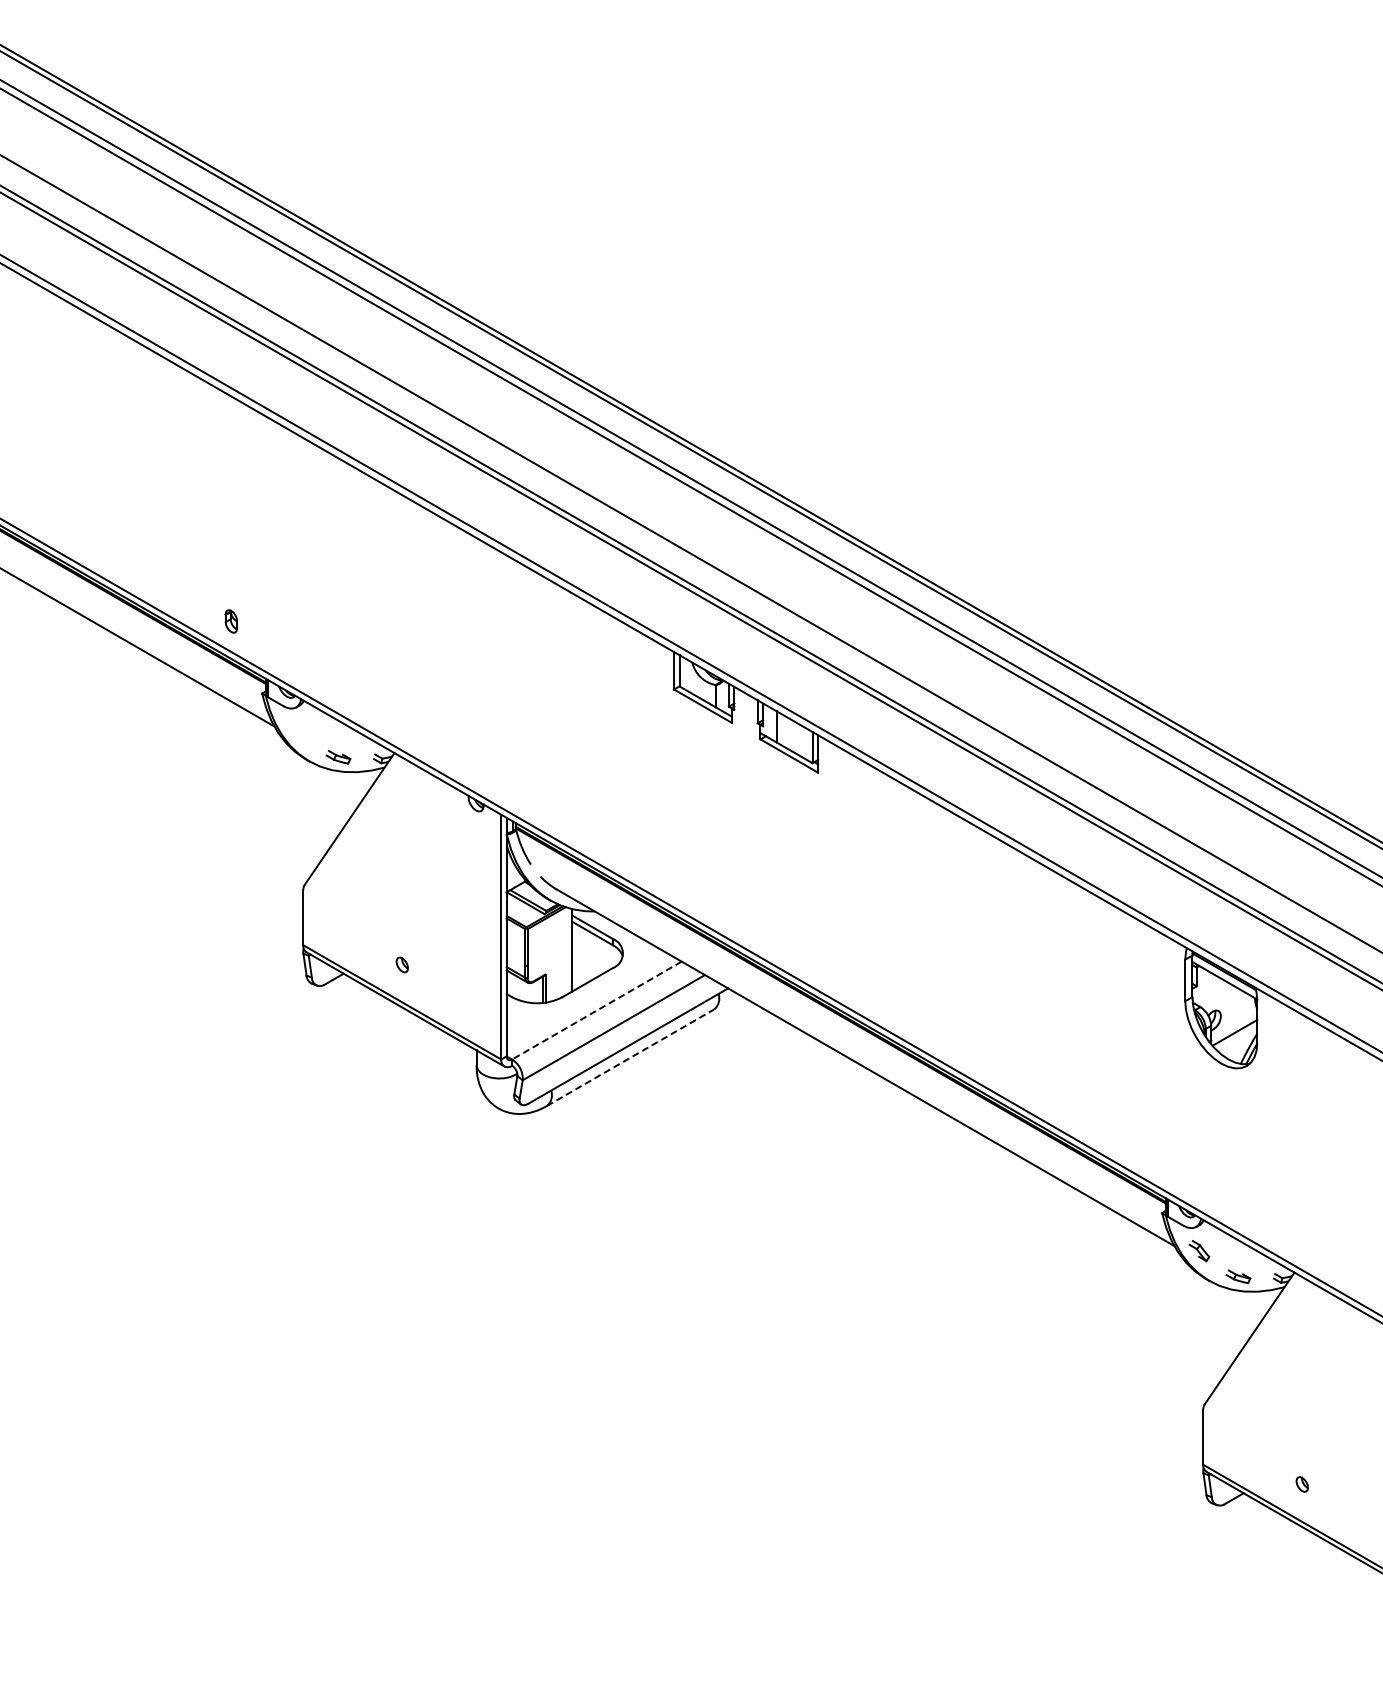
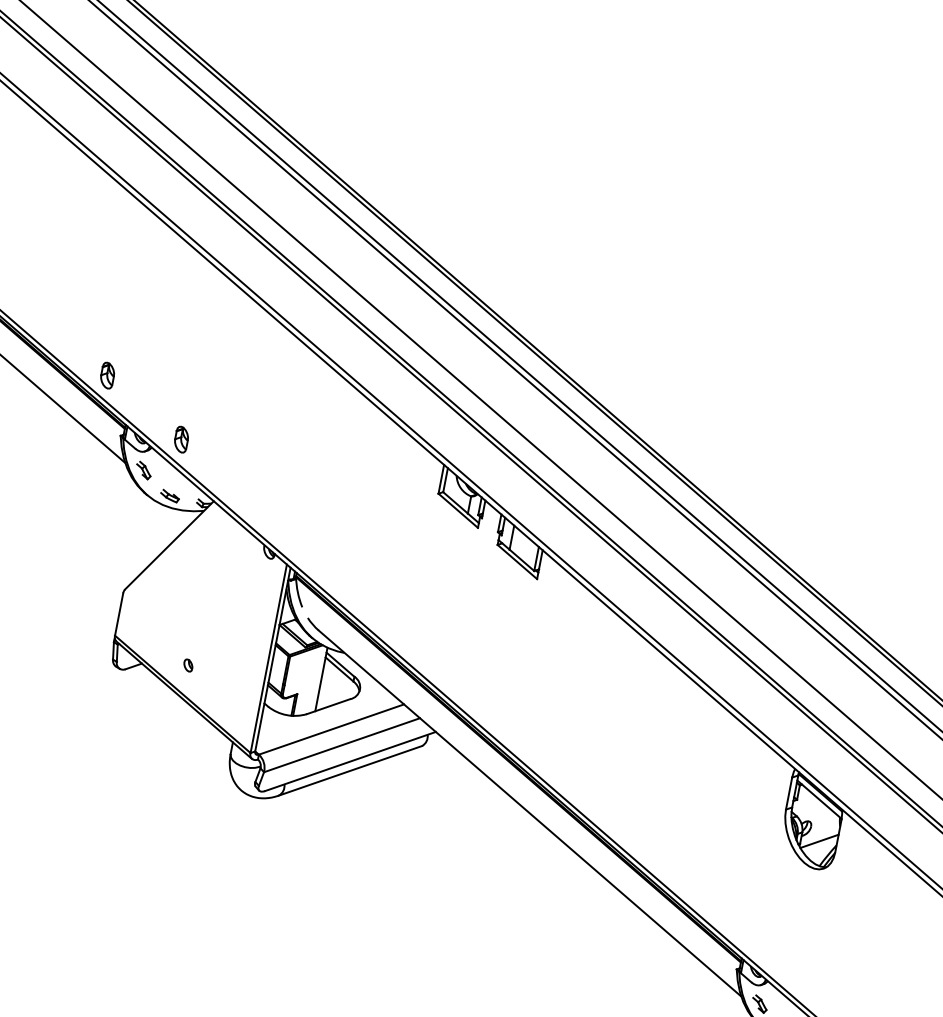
part: (231, 621) -> (107, 375), size x1.43
part: (339, 683) -> (181, 439), added
part: (299, 731) -> (143, 470), added
line: (596, 1010) -> (331, 729), dashed -> solid
line: (630, 1057) -> (350, 770), dashed -> solid

